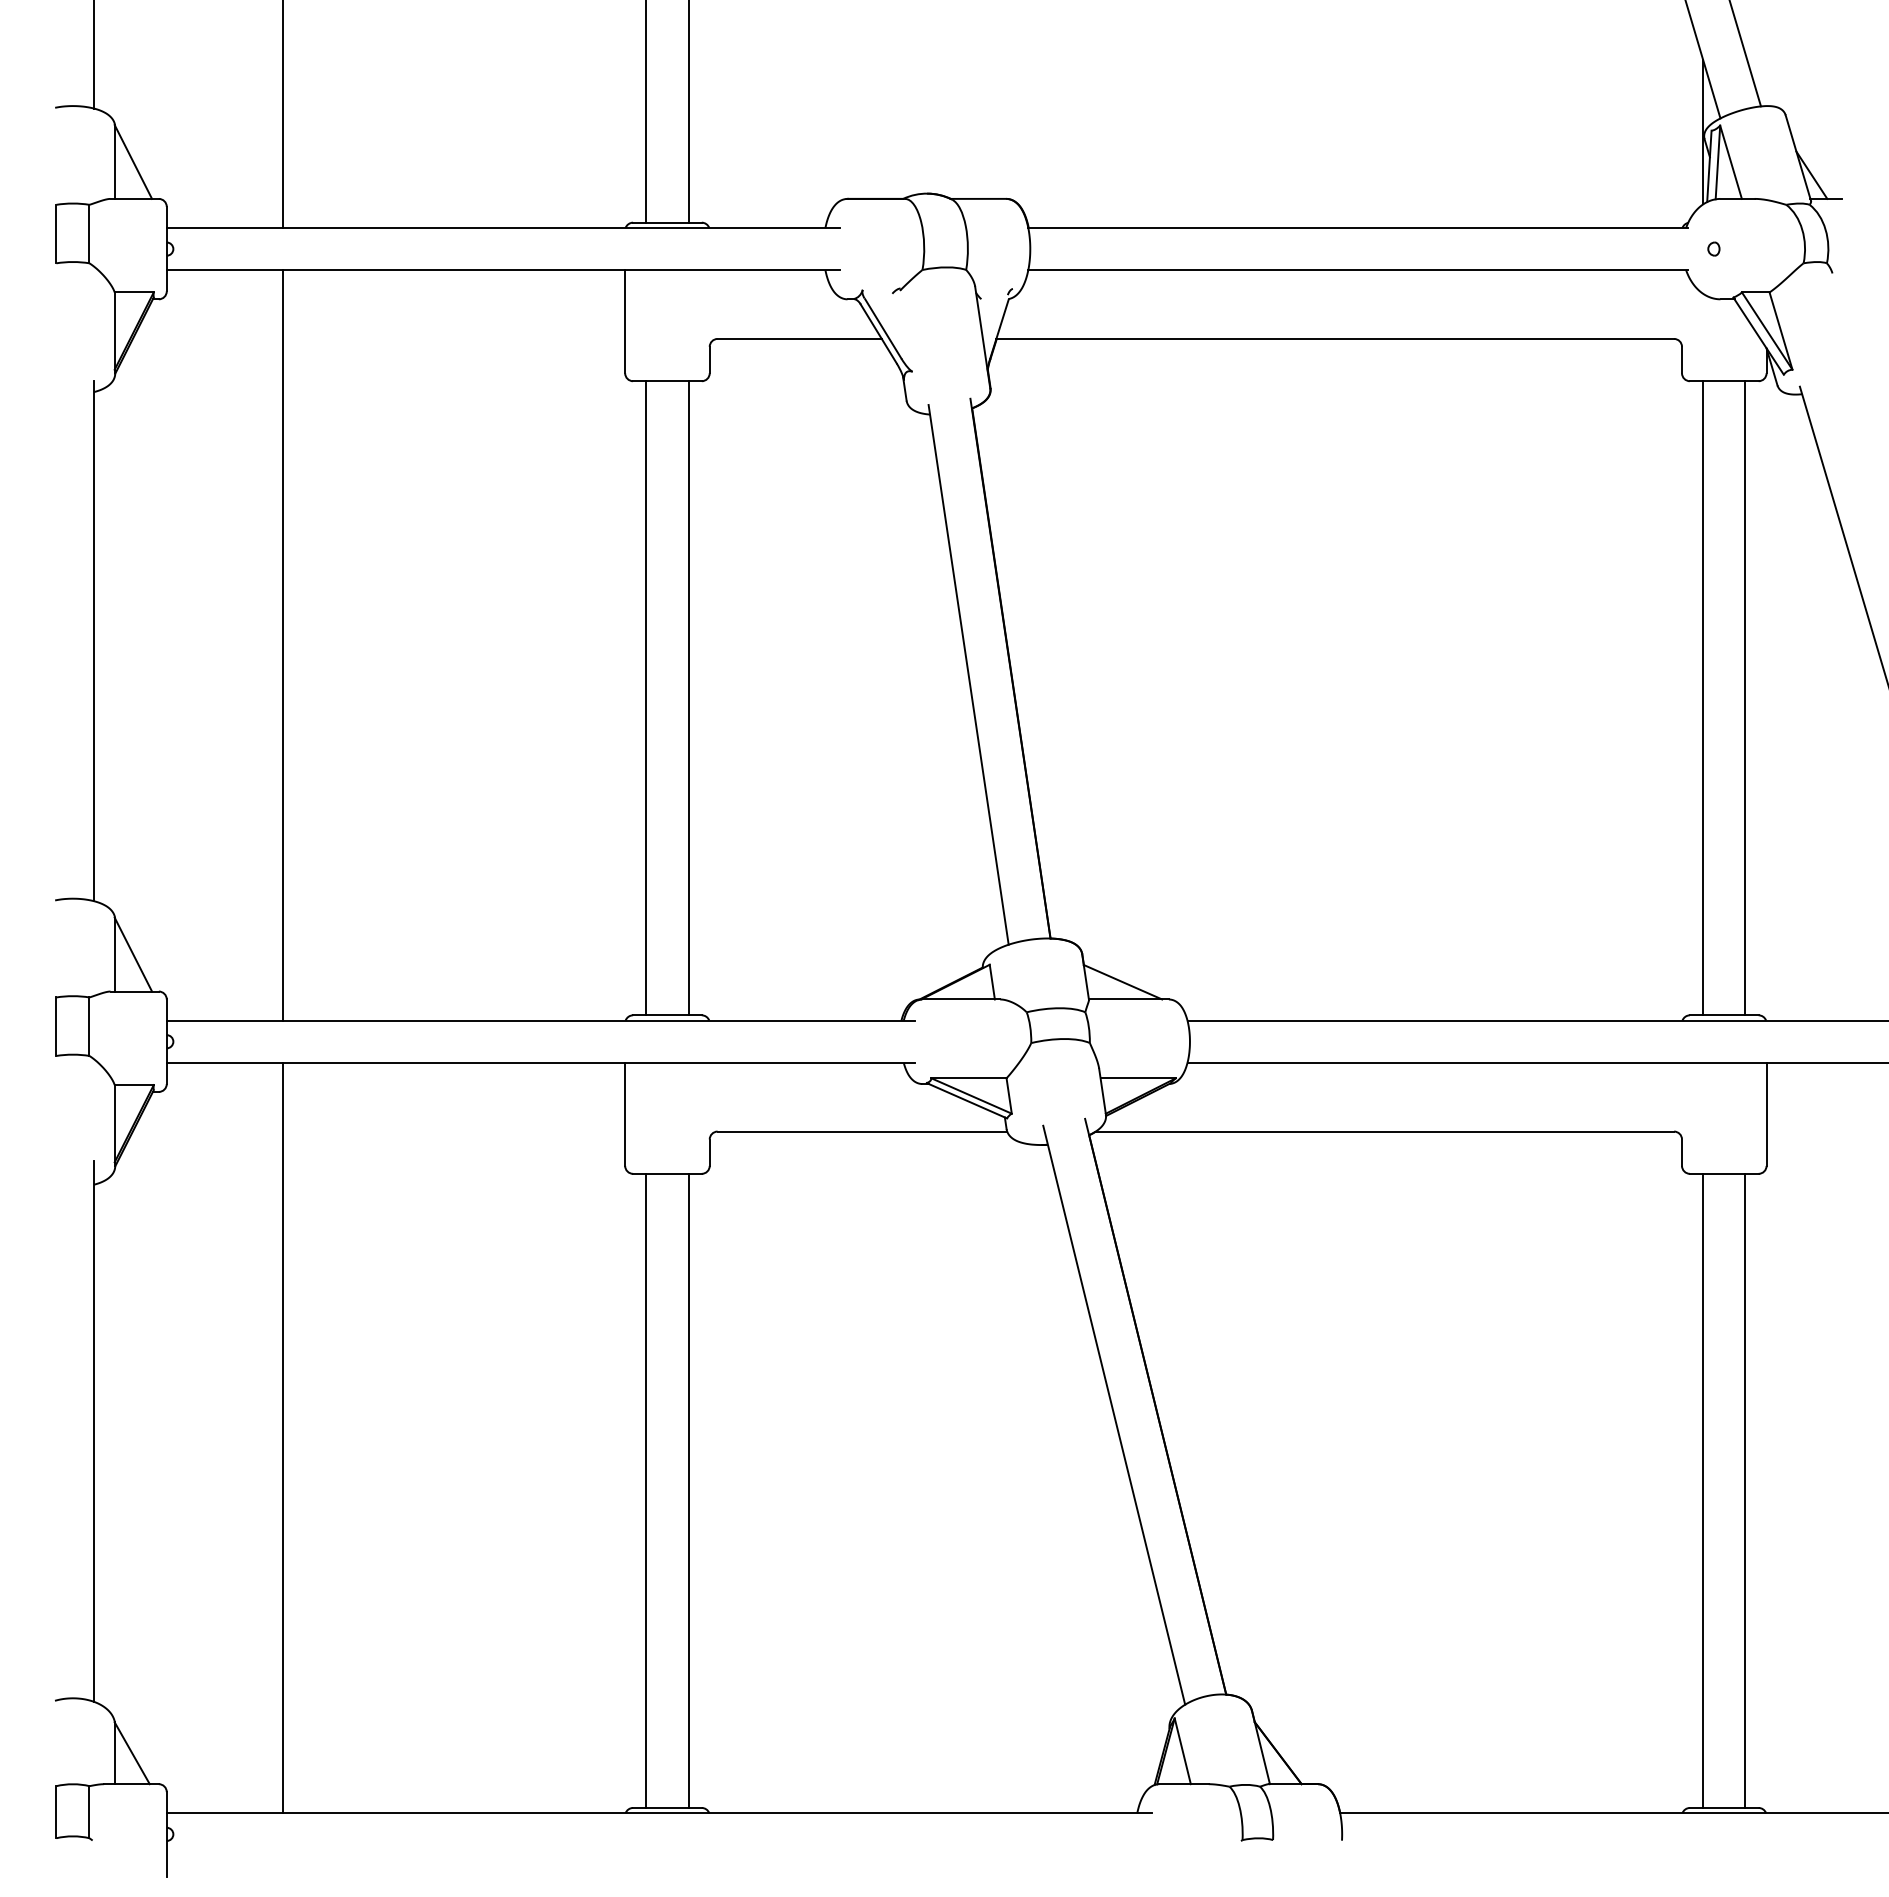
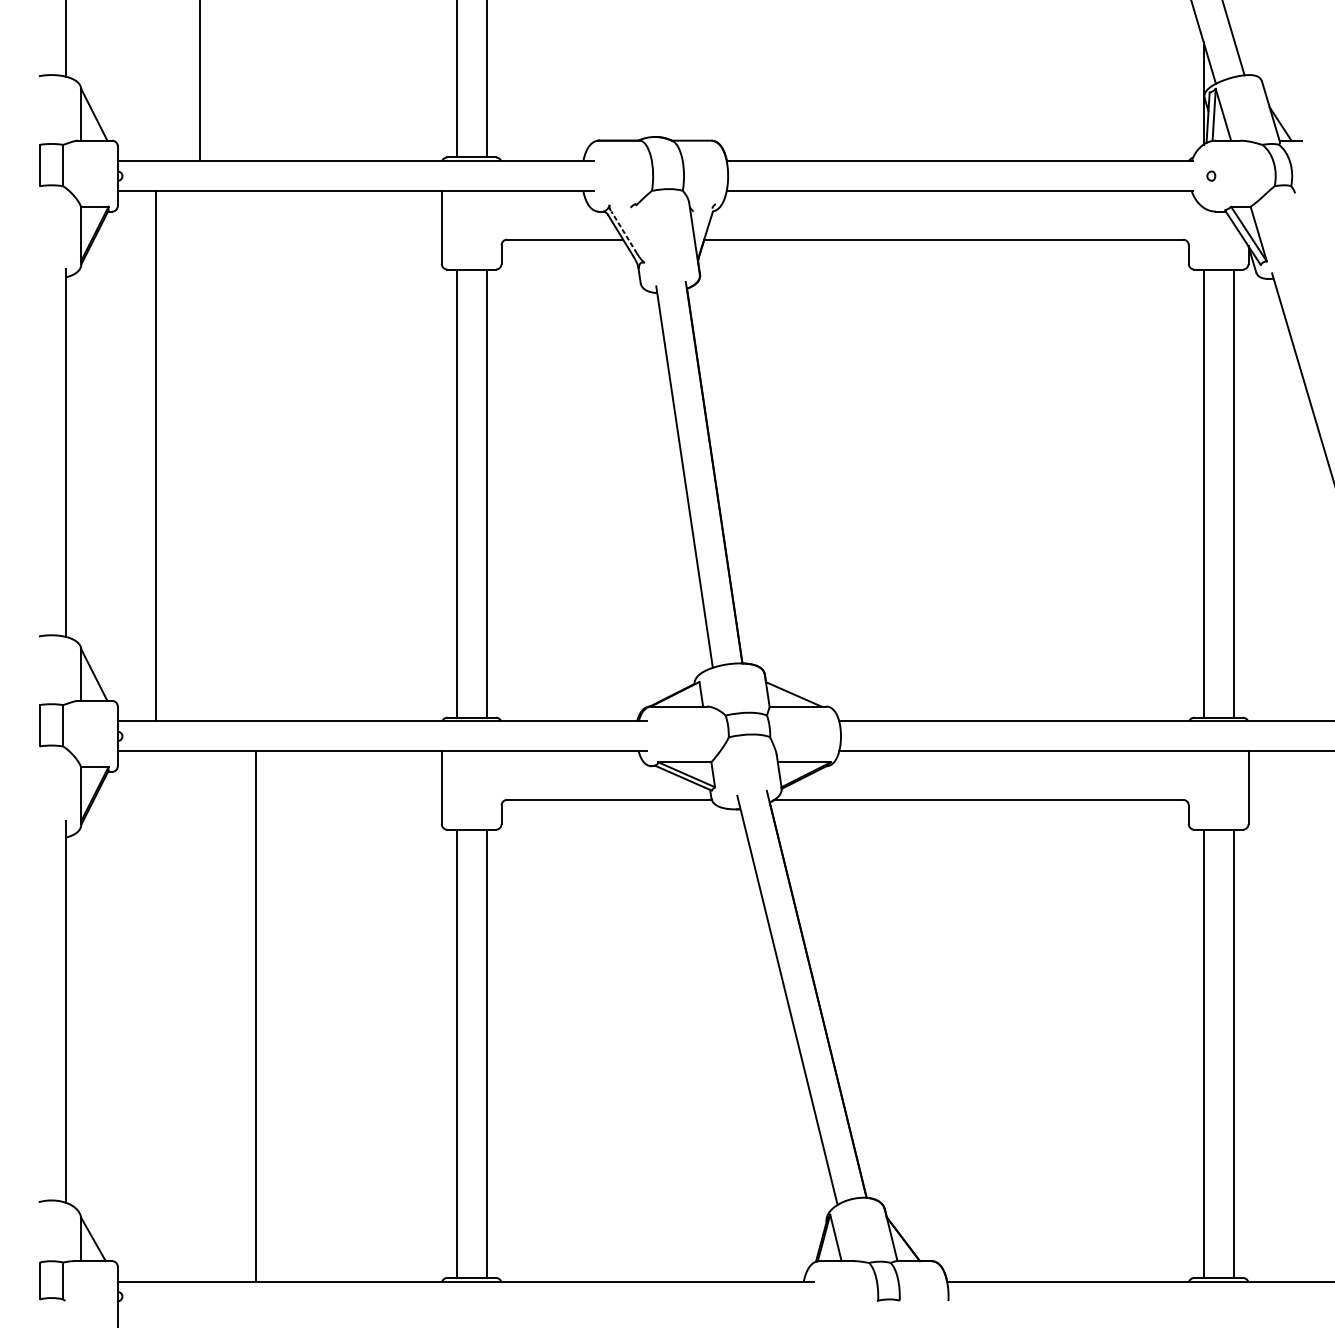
line: (883, 328) -> (624, 232), solid -> dashed
line: (283, 645) -> (156, 456), moved
line: (283, 1437) -> (256, 1016), moved

